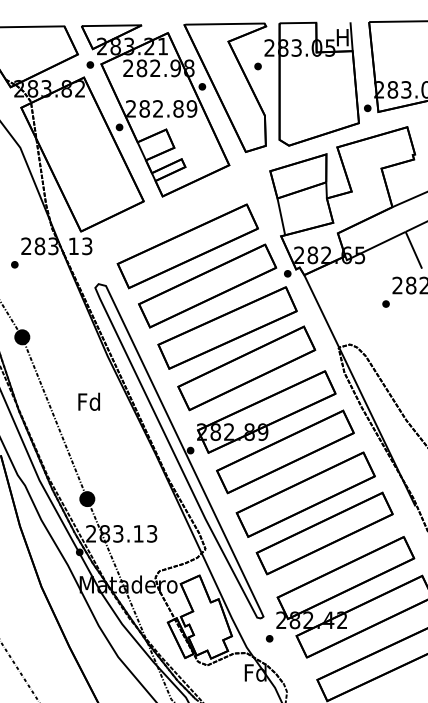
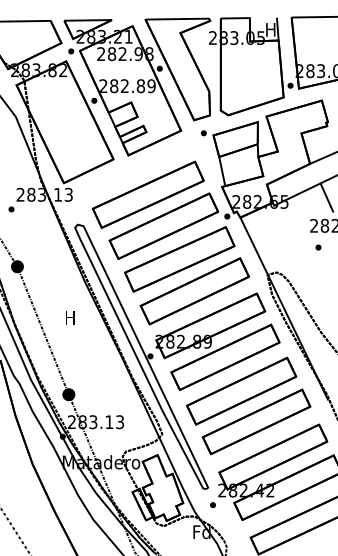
part: (257, 66) -> (203, 133), moved
part: (385, 303) -> (318, 247), moved
text: (88, 401) -> (69, 317), Fd -> H

